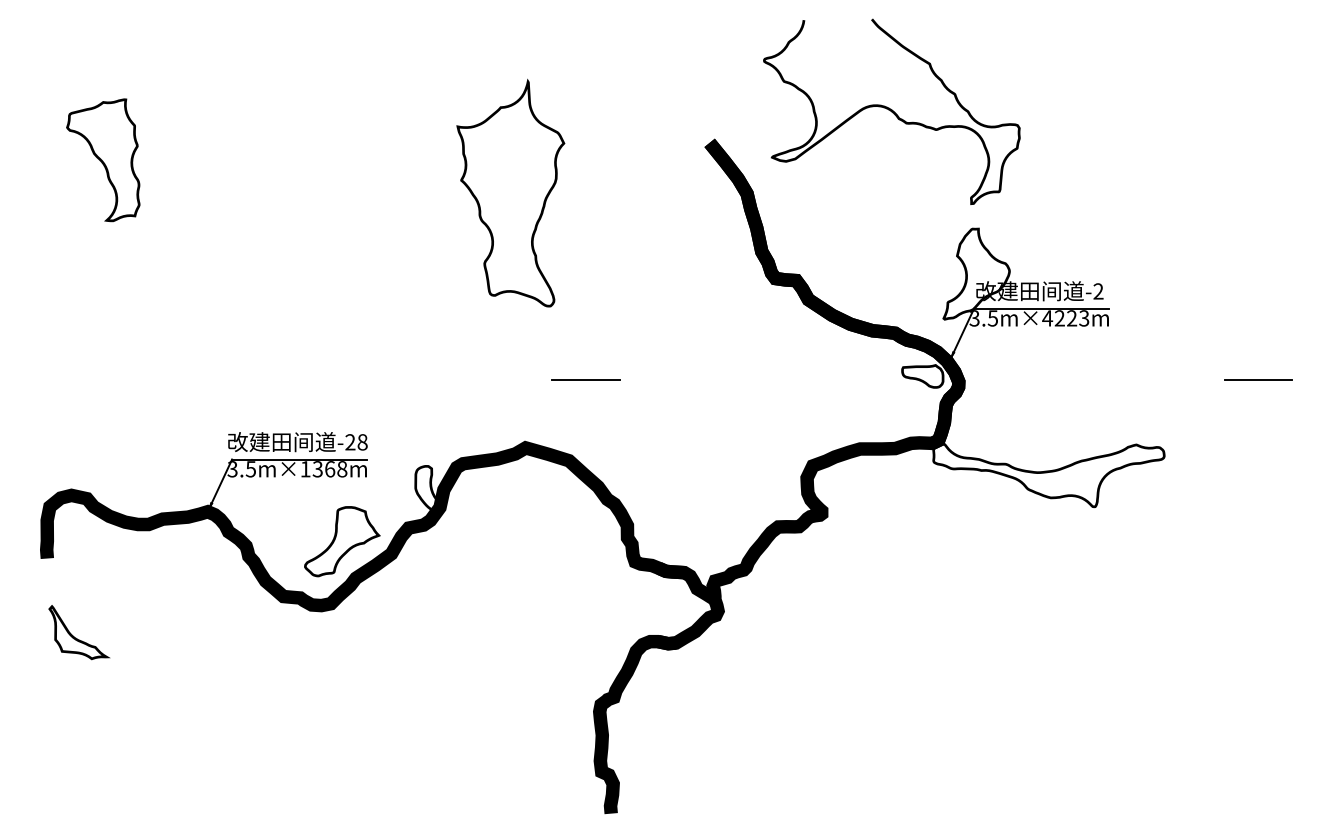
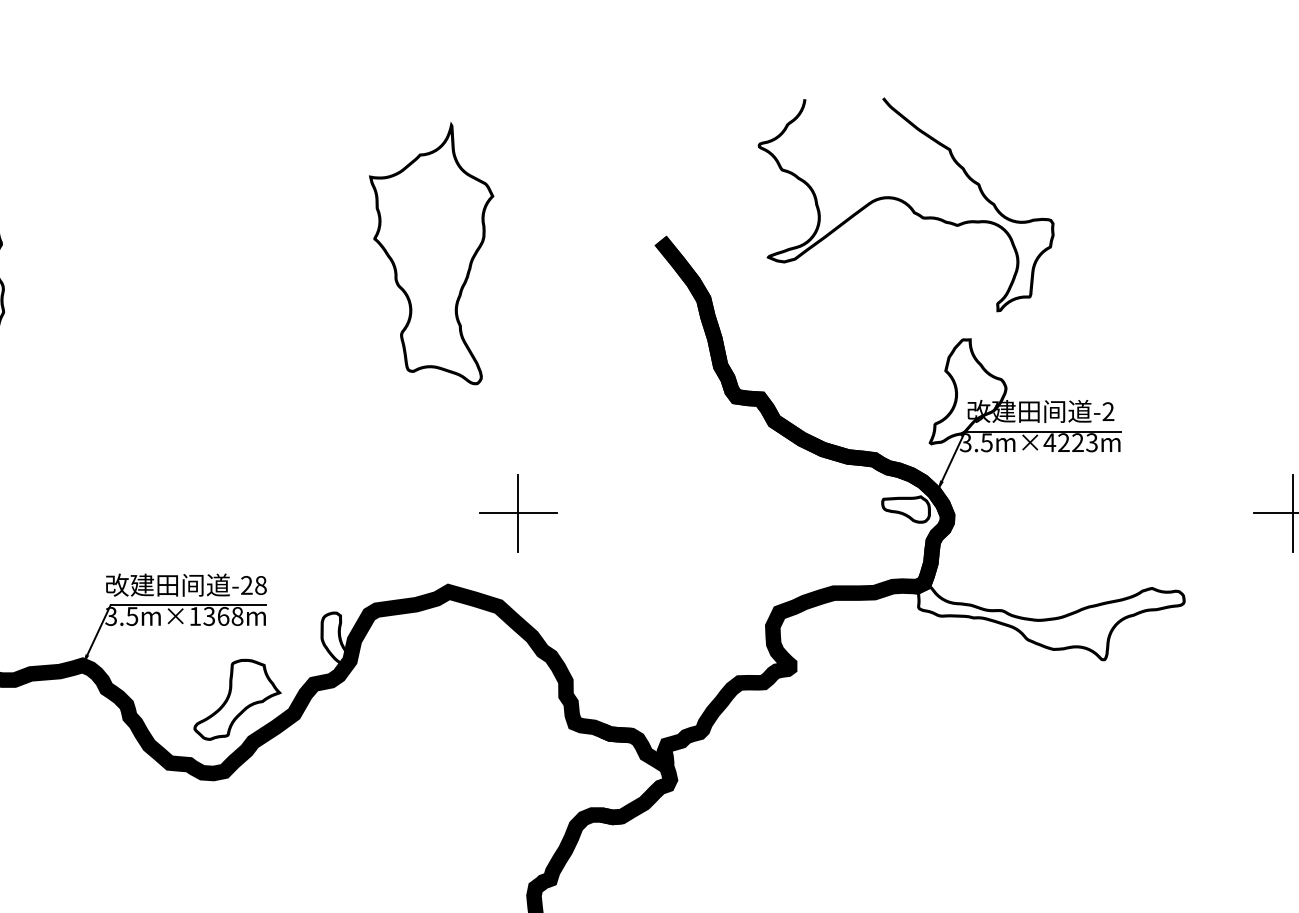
curve: (891, 111) -> (905, 204), moved
part: (510, 192) -> (431, 252), moved
line: (586, 379) -> (518, 513), added
line: (1258, 379) -> (1292, 513), added

